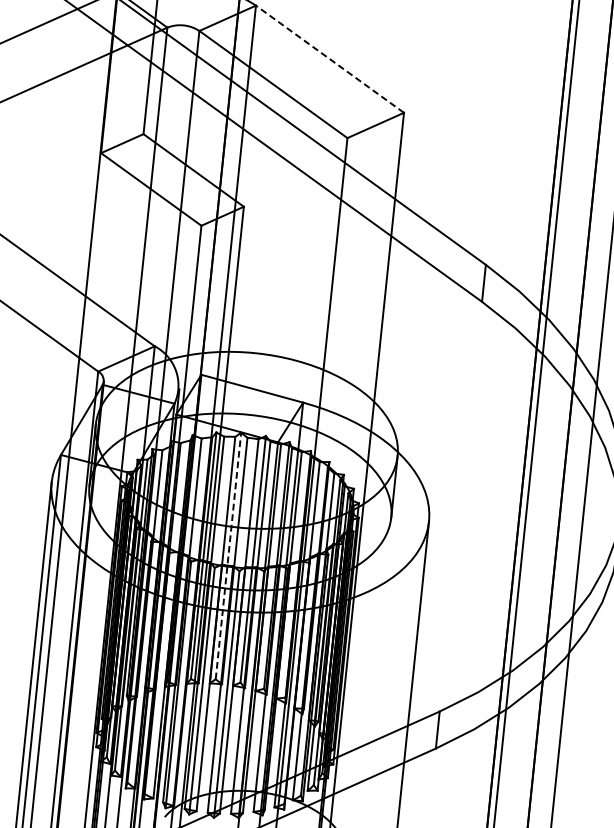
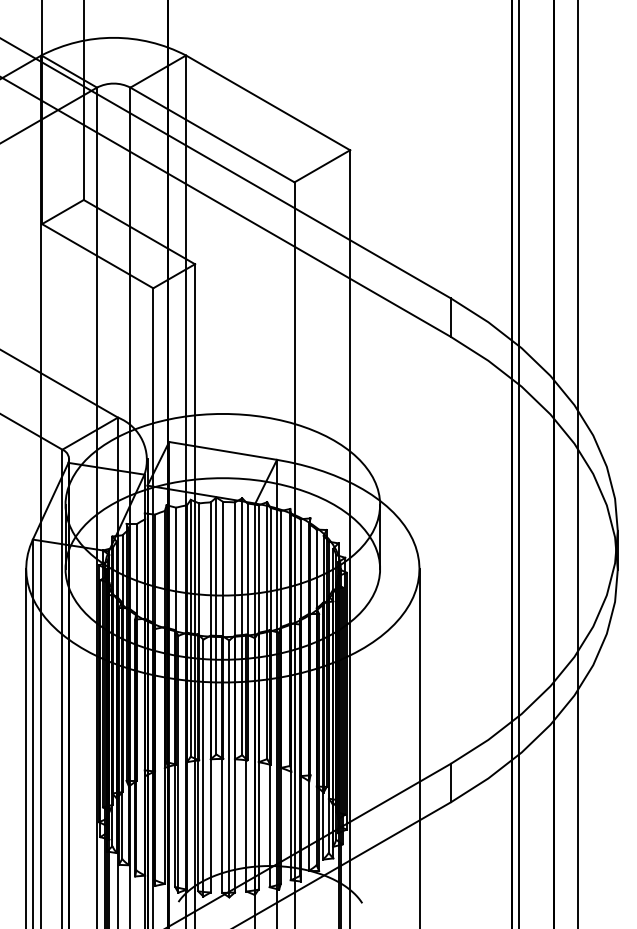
line: (330, 58) -> (268, 102), dashed -> solid
line: (228, 555) -> (216, 625), dashed -> solid

